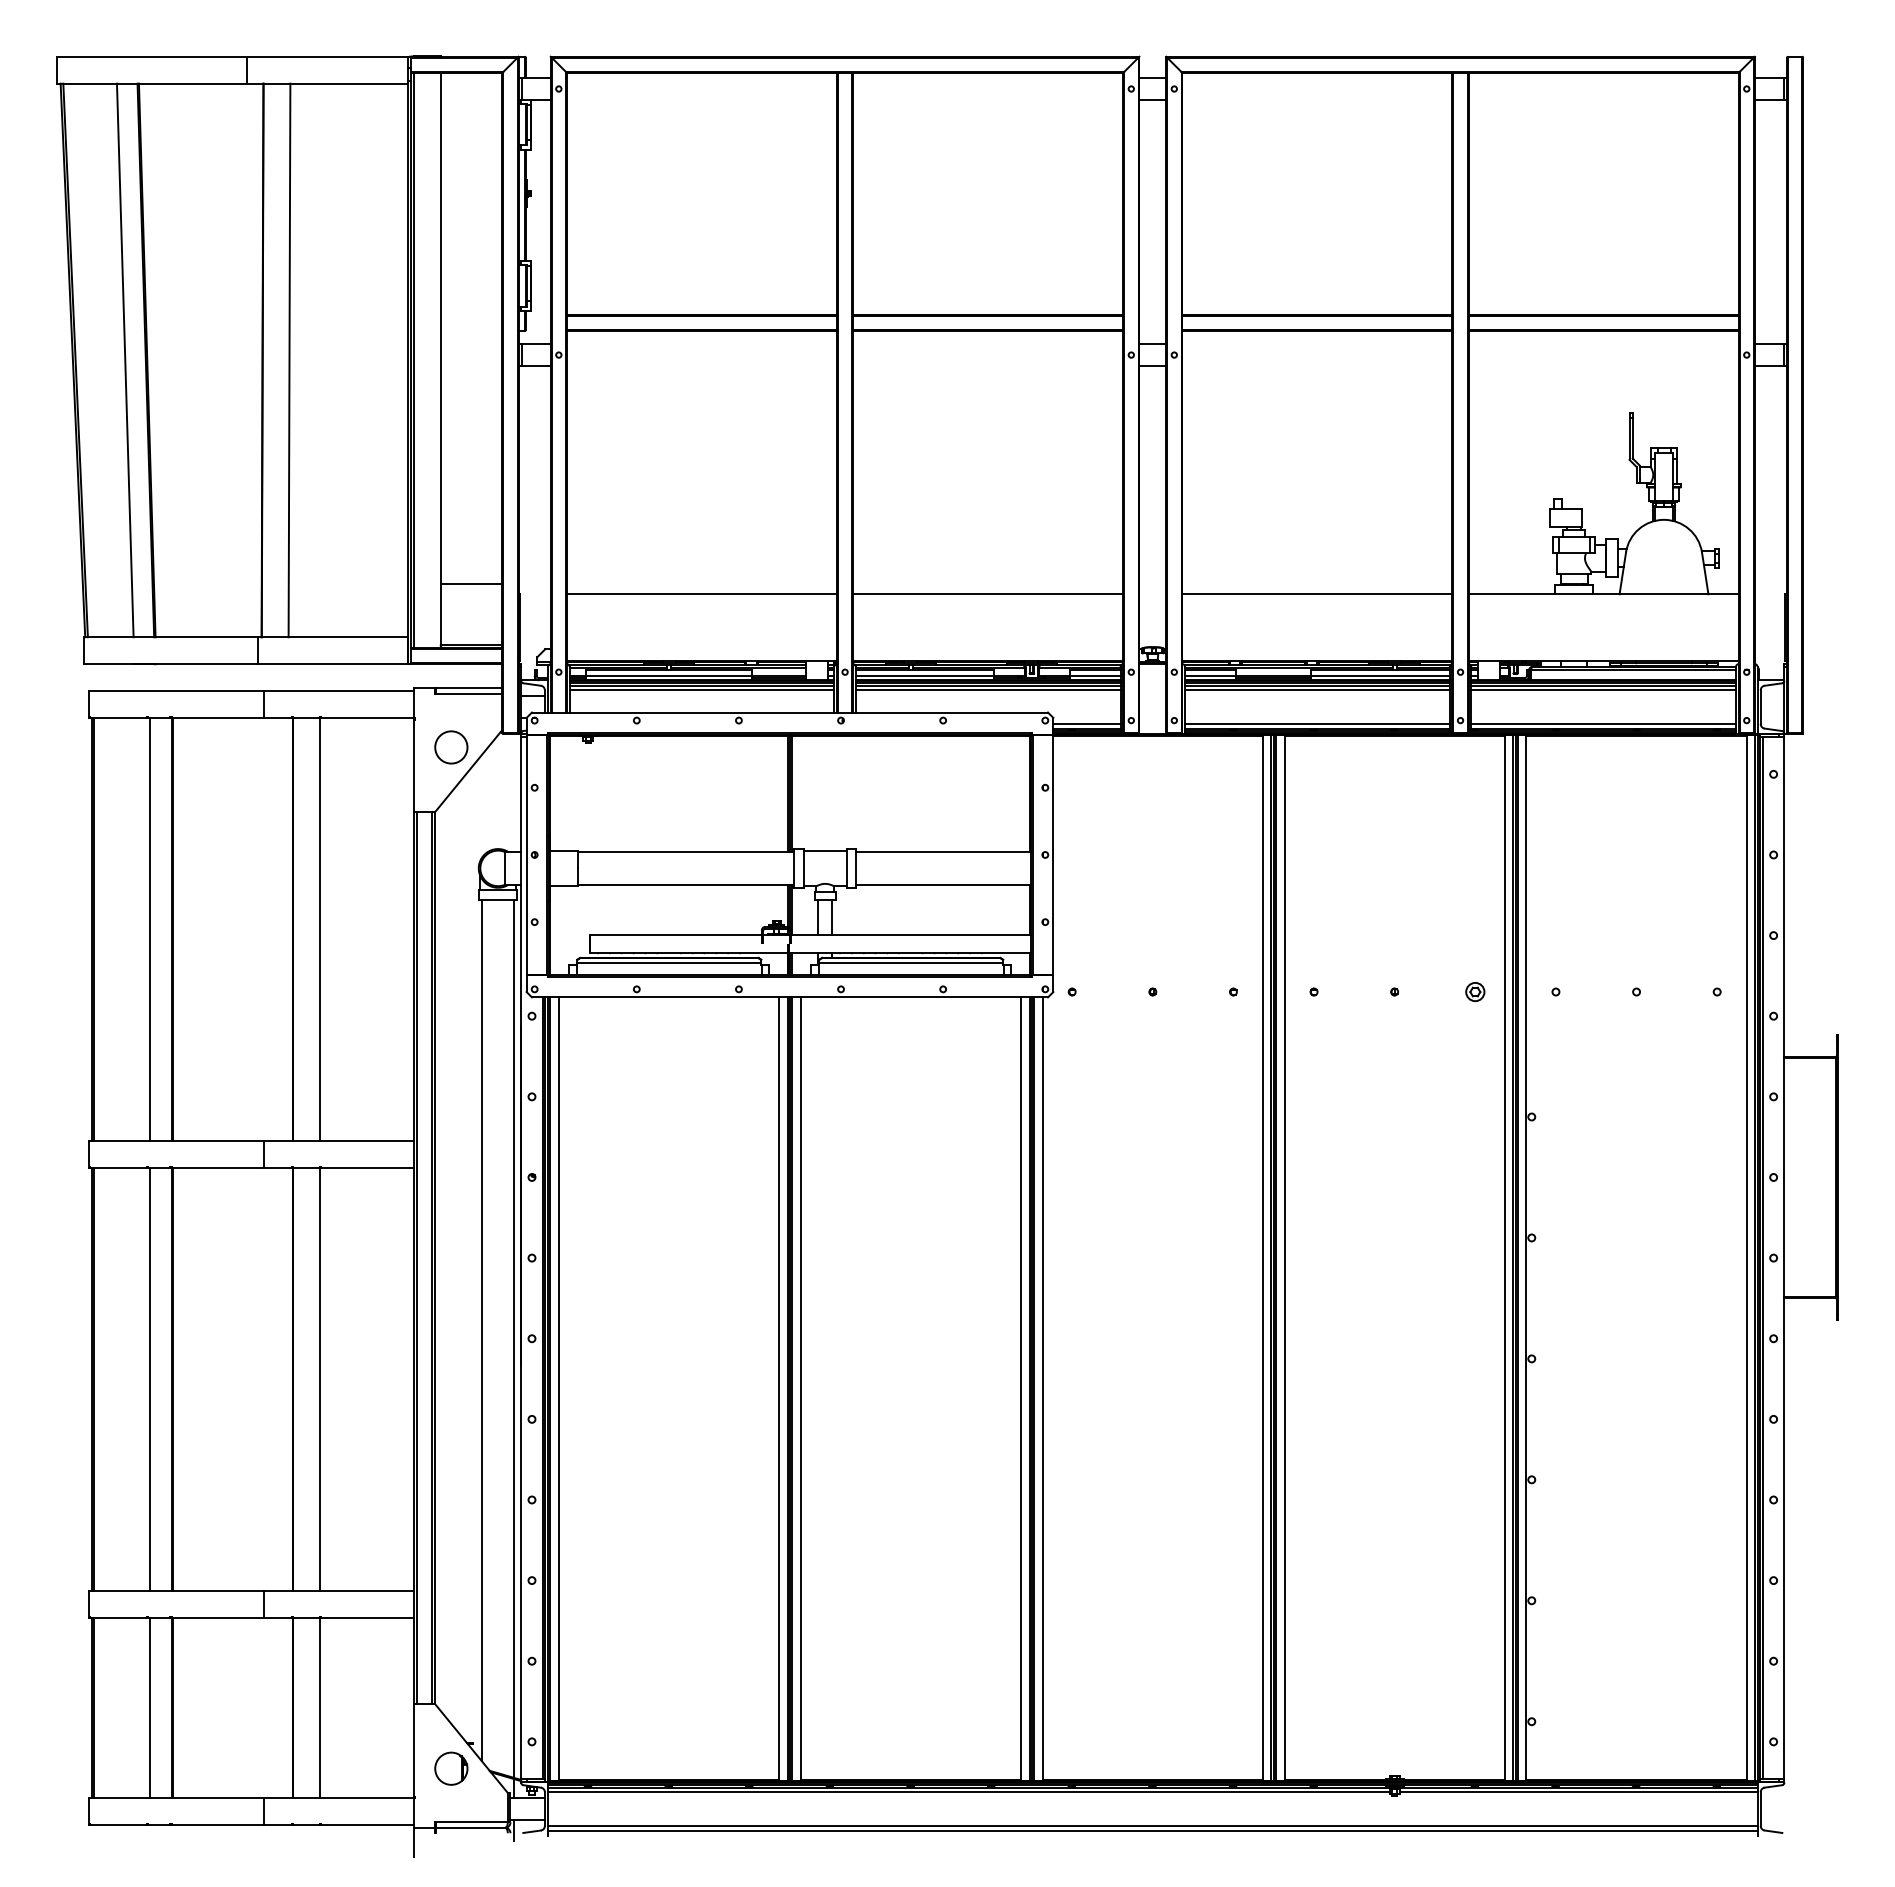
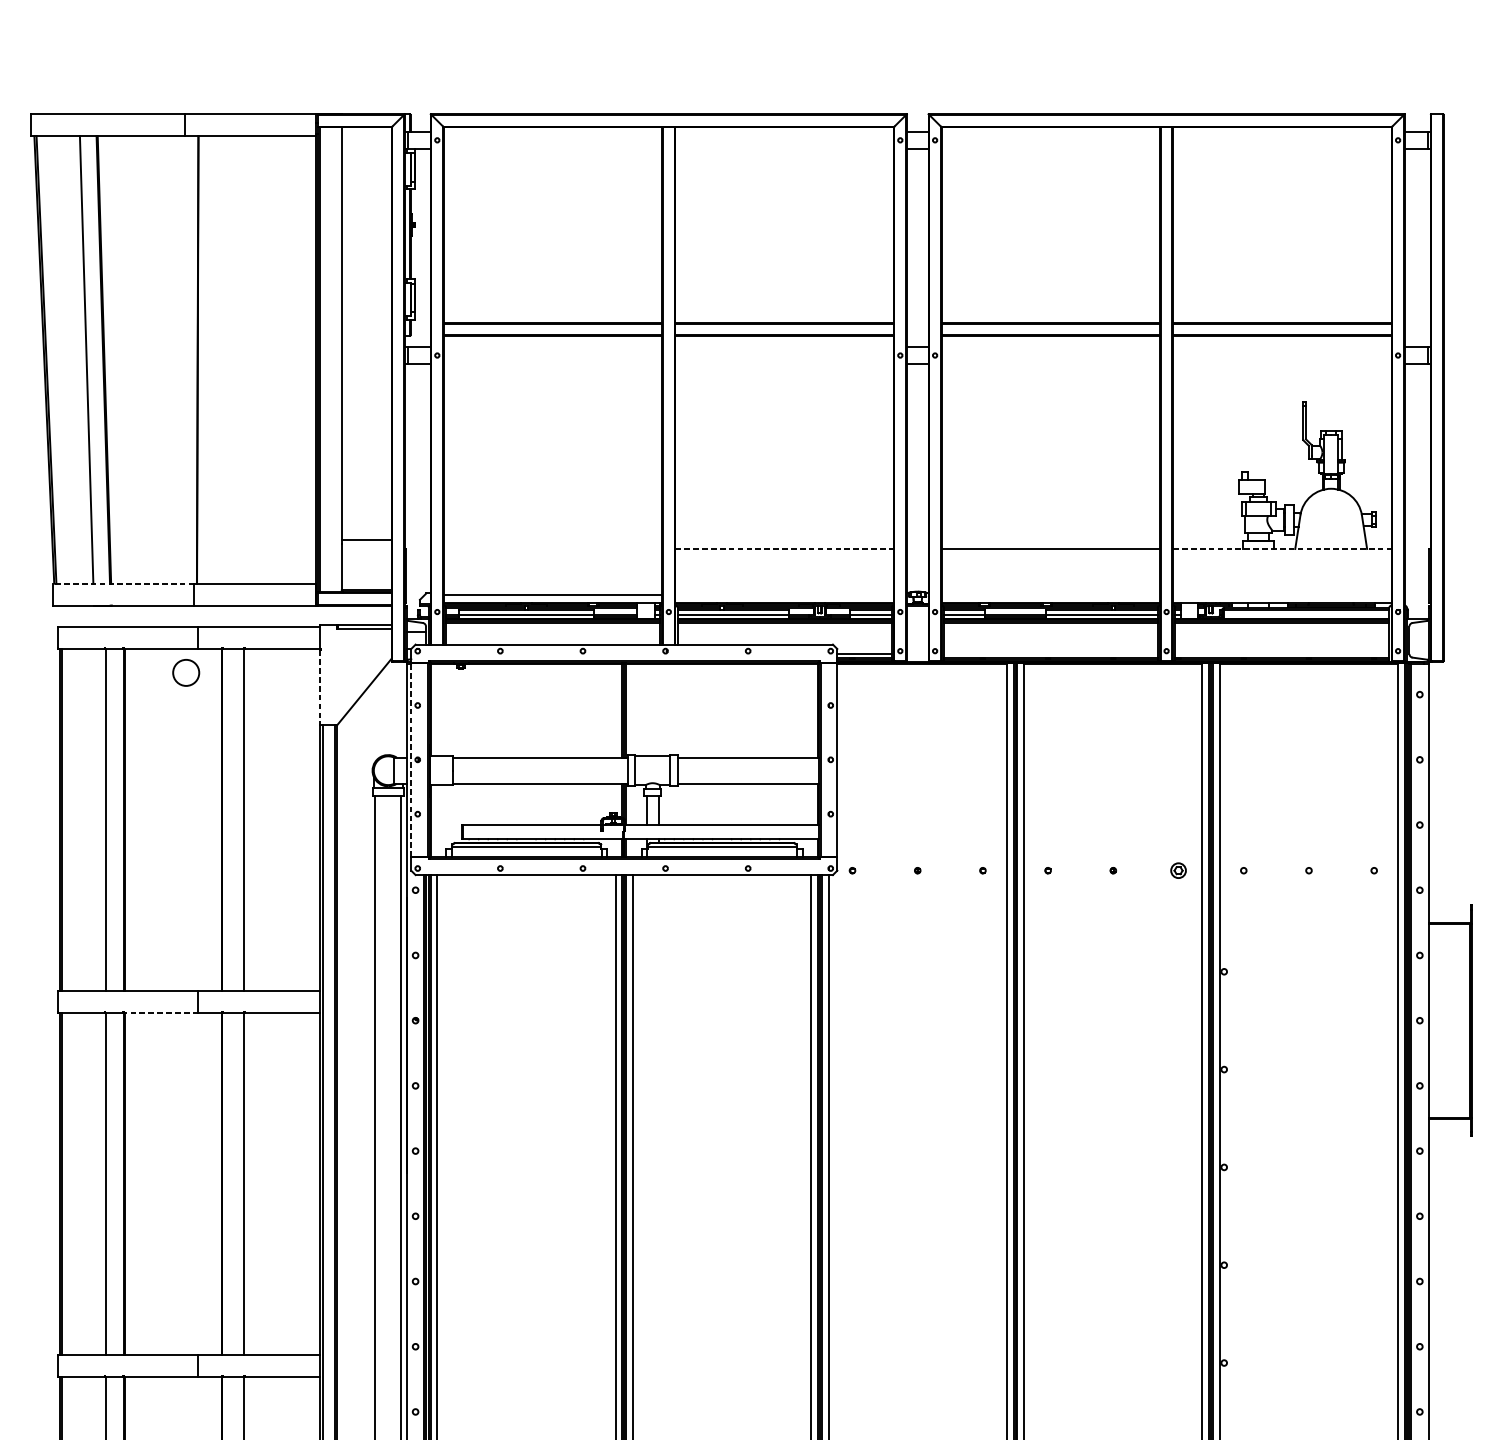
line: (289, 360) -> (219, 359), removed
line: (701, 594) -> (552, 595), moved
line: (988, 594) -> (784, 549), solid -> dashed
line: (1604, 594) -> (1283, 549), solid -> dashed
line: (170, 637) -> (123, 583), solid -> dashed
line: (701, 690) -> (552, 626), removed
line: (987, 690) -> (784, 626), removed
line: (1317, 690) -> (1050, 626), removed
line: (1603, 690) -> (1282, 626), removed
line: (1317, 724) -> (1050, 654), removed
line: (1603, 724) -> (1282, 654), removed
circle: (451, 747) -> (186, 672), moved
line: (413, 766) -> (319, 688), solid -> dashed
line: (526, 854) -> (411, 759), solid -> dashed
line: (217, 1167) -> (161, 1012), solid -> dashed

